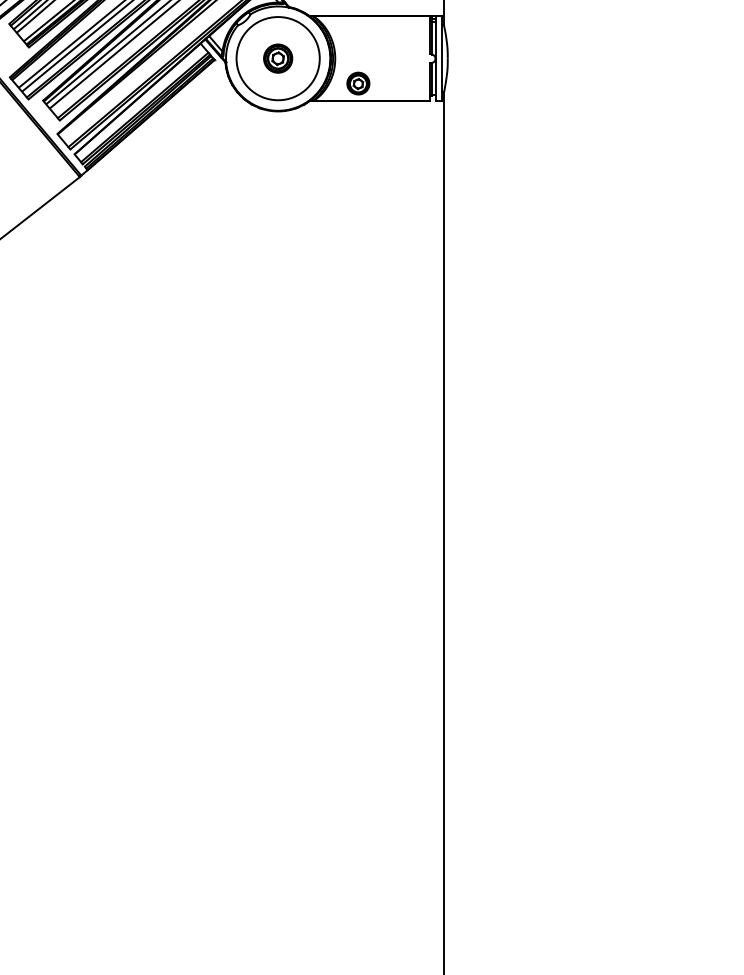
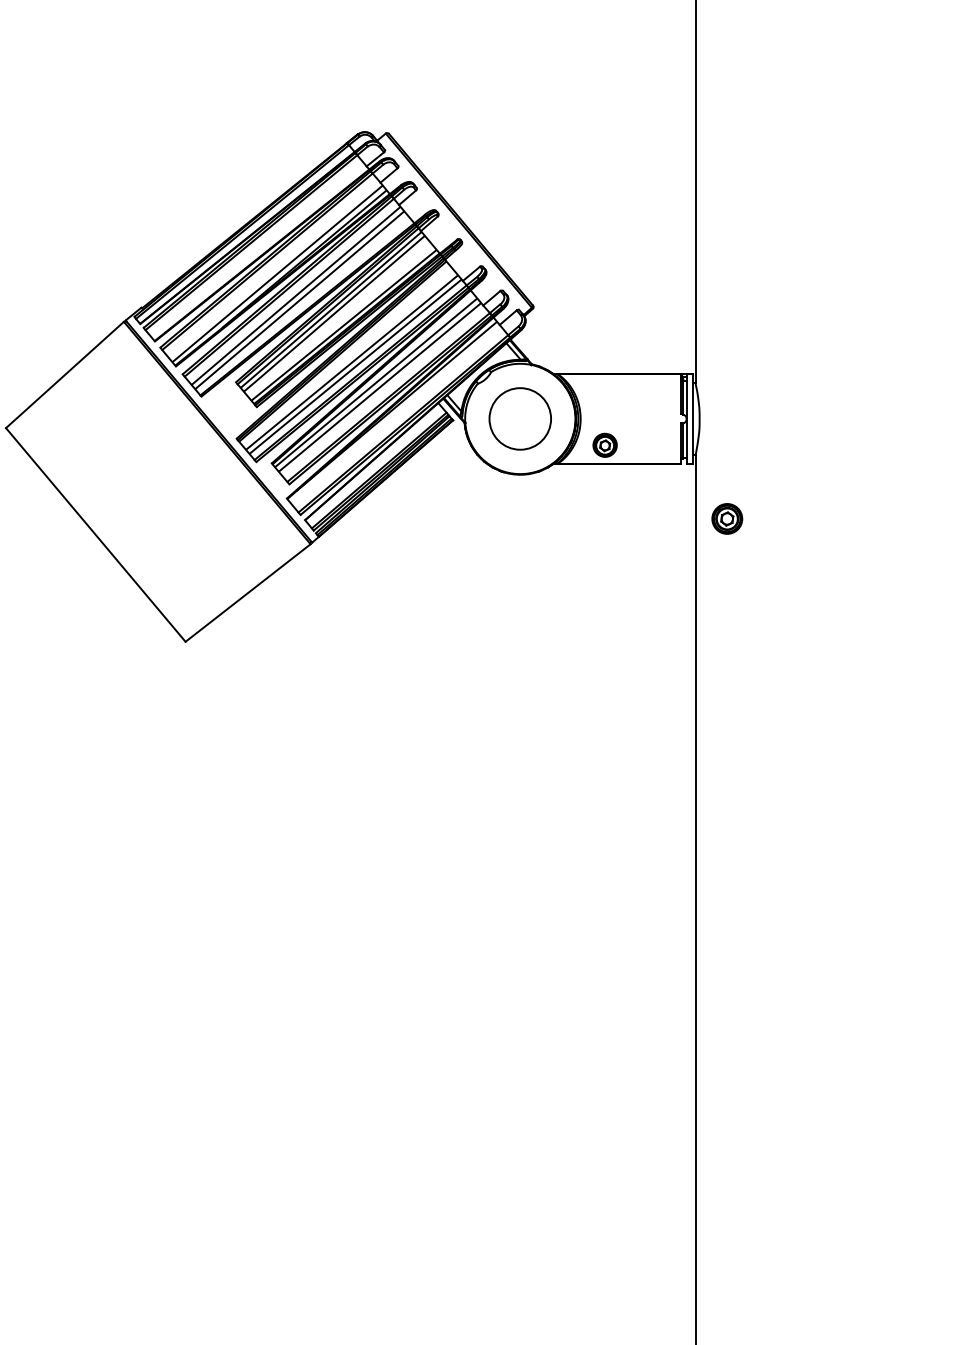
circle: (278, 58) -> (520, 418), size x0.7
part: (278, 58) -> (727, 518), moved

